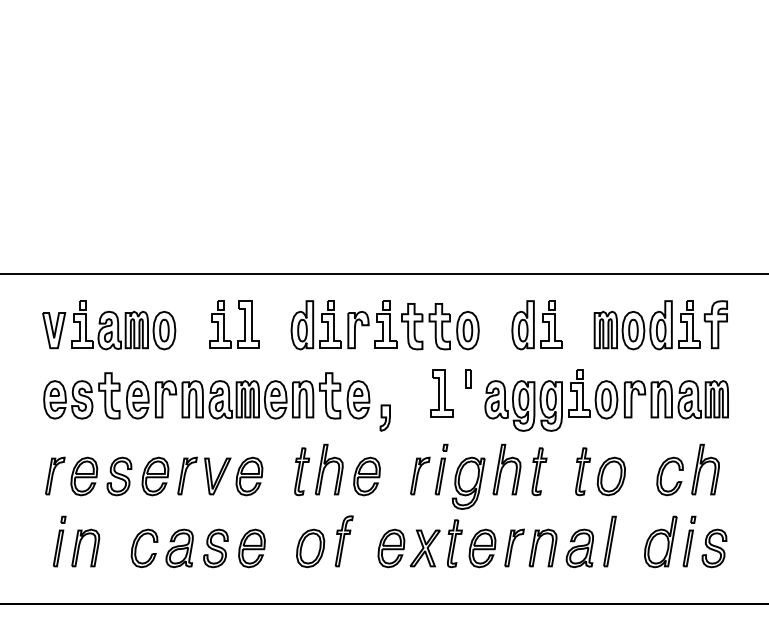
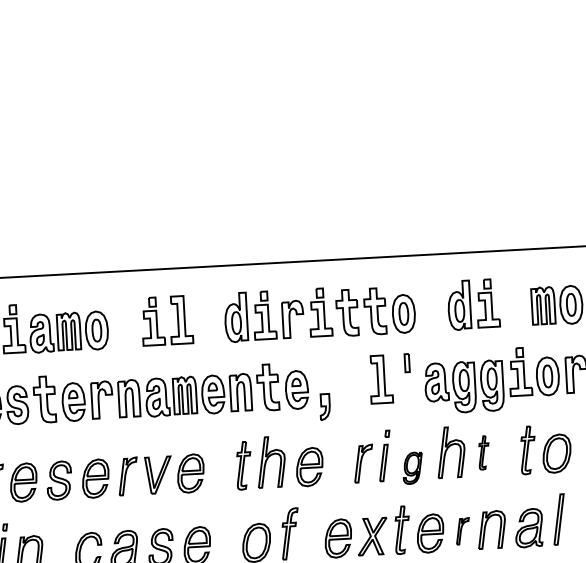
part: (539, 471) -> (483, 452), size x0.7
part: (468, 482) -> (412, 467), size x0.6
part: (514, 547) -> (462, 530), size x0.7

